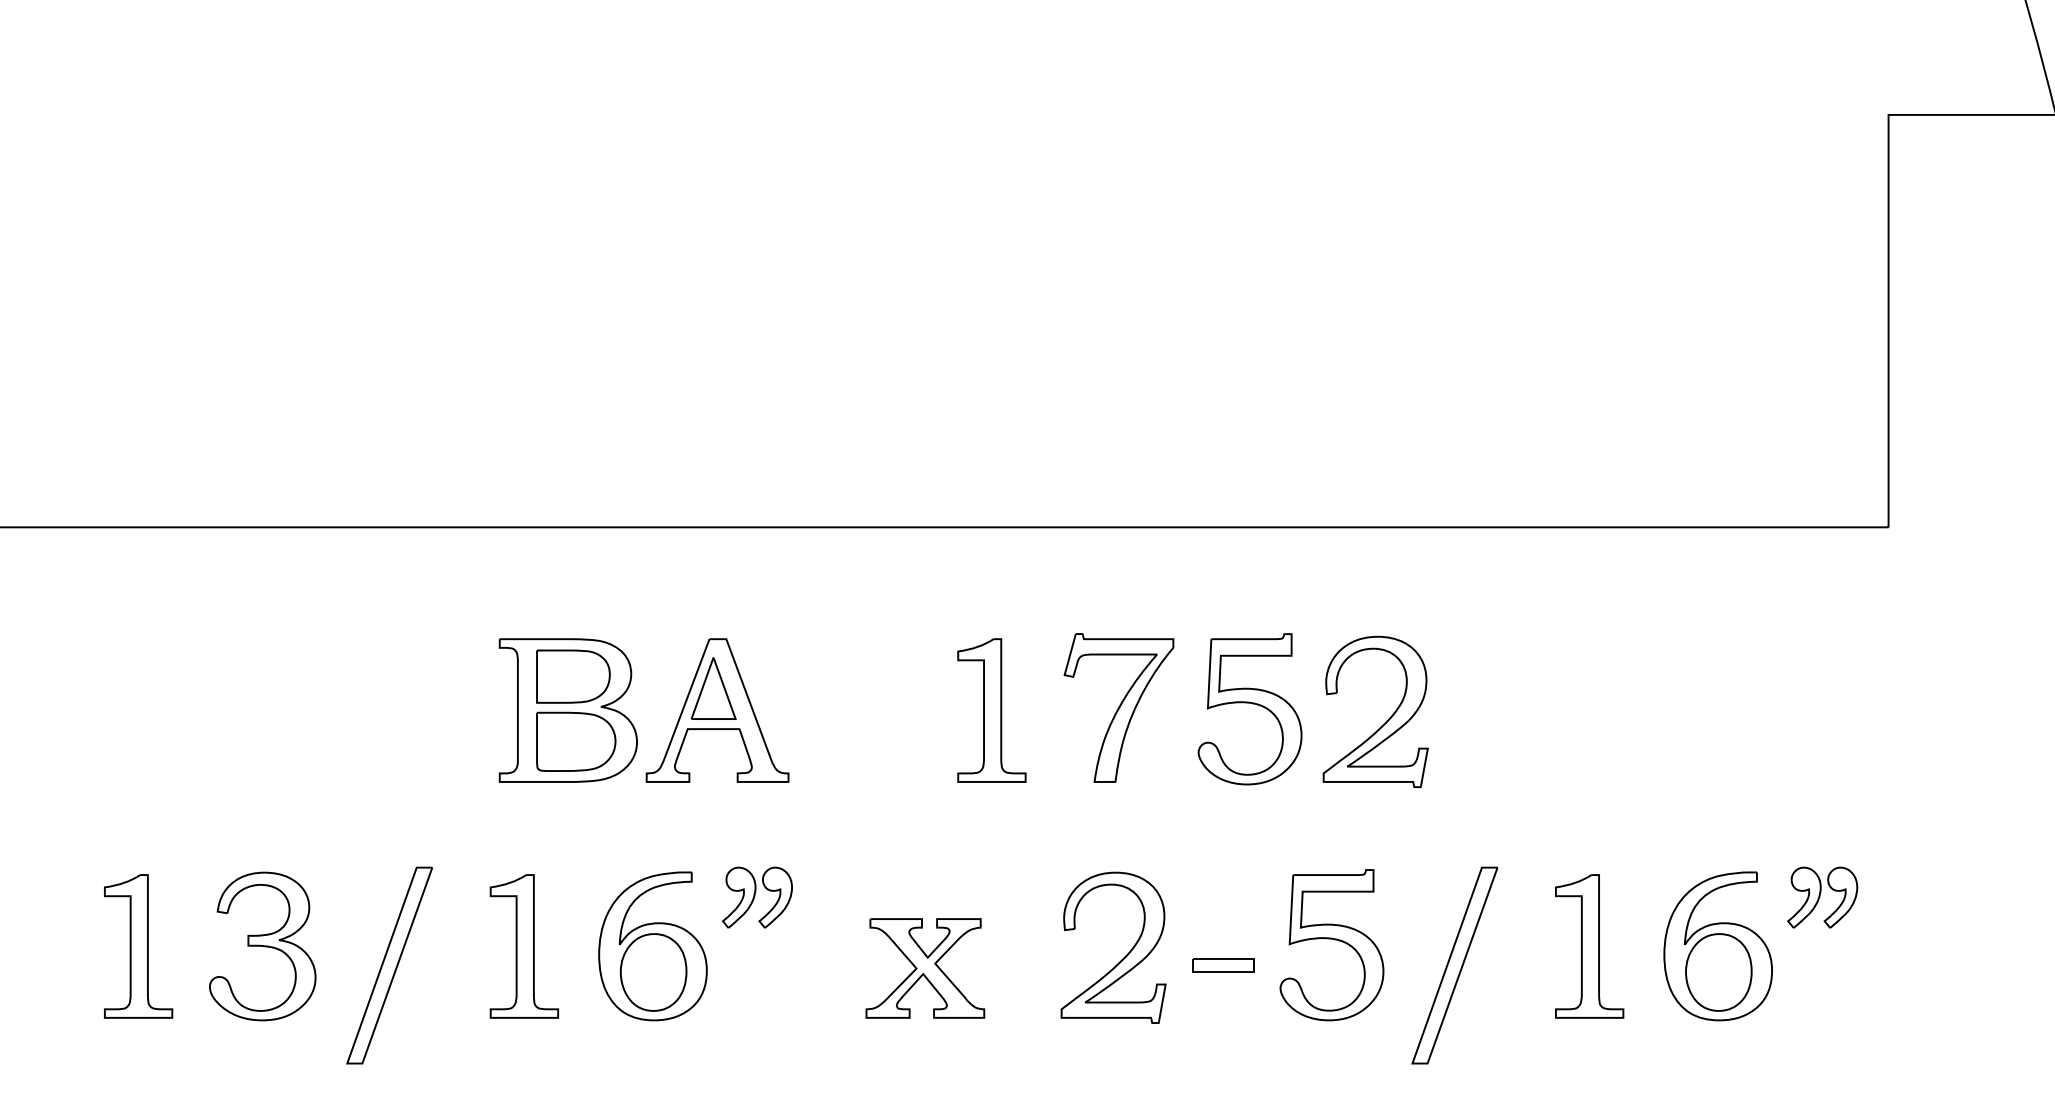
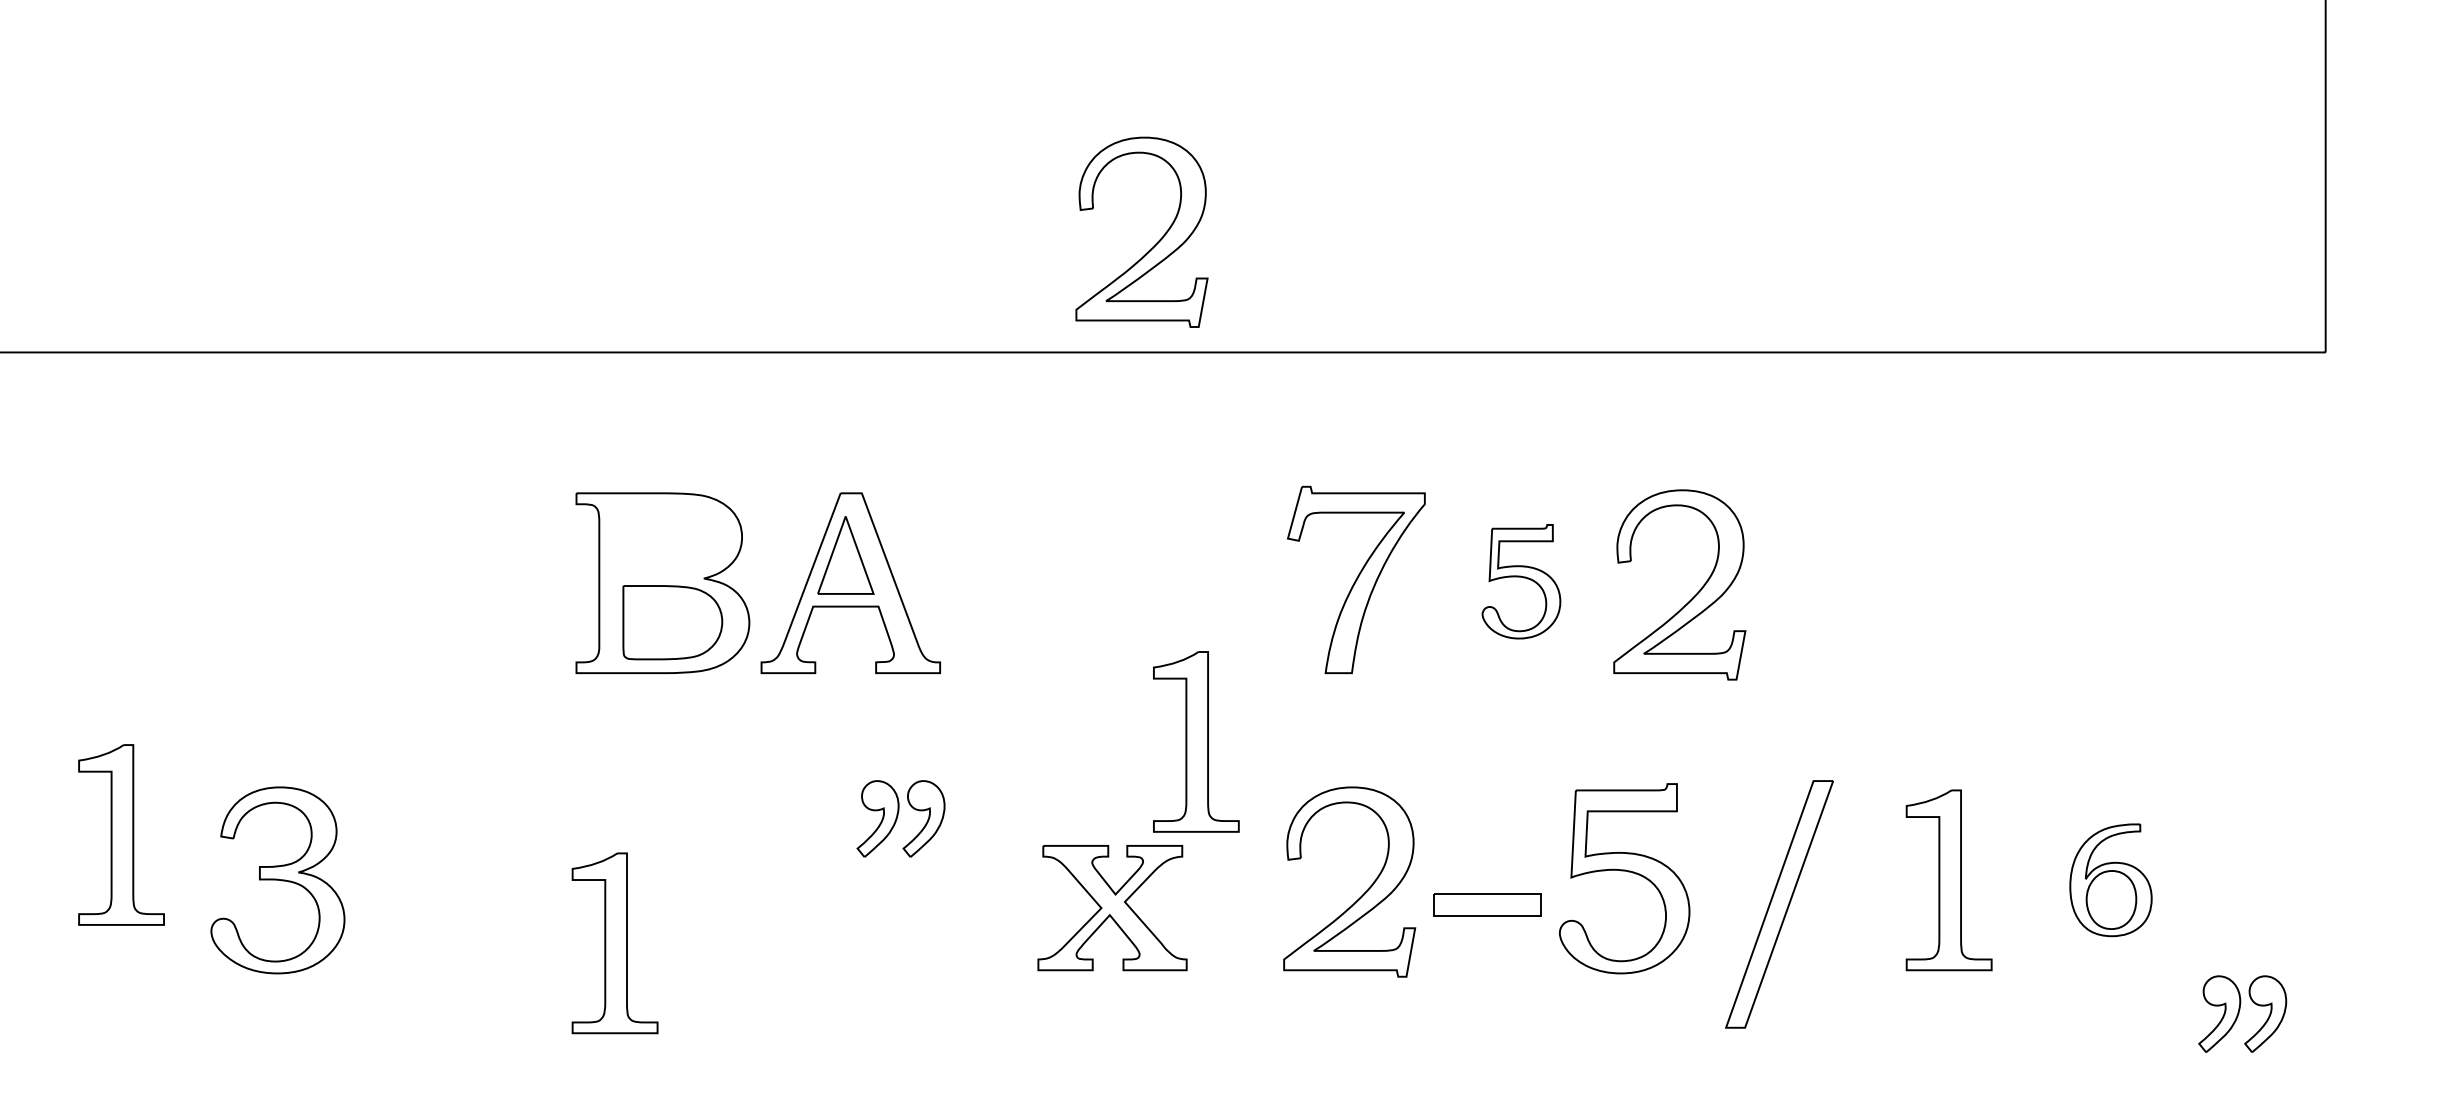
part: (958, 441) -> (1154, 244), added
part: (573, 676) -> (669, 540), removed
part: (1249, 709) -> (1520, 581), size x0.6
part: (991, 710) -> (1195, 741), moved
part: (1822, 897) -> (2242, 1013), moved
part: (138, 946) -> (121, 835), moved
part: (523, 946) -> (613, 943), moved
part: (652, 946) -> (768, 880), removed
part: (1717, 946) -> (2110, 880), size x0.6
part: (389, 965) -> (437, 904), removed
part: (1223, 965) -> (1488, 904), size x1.4

